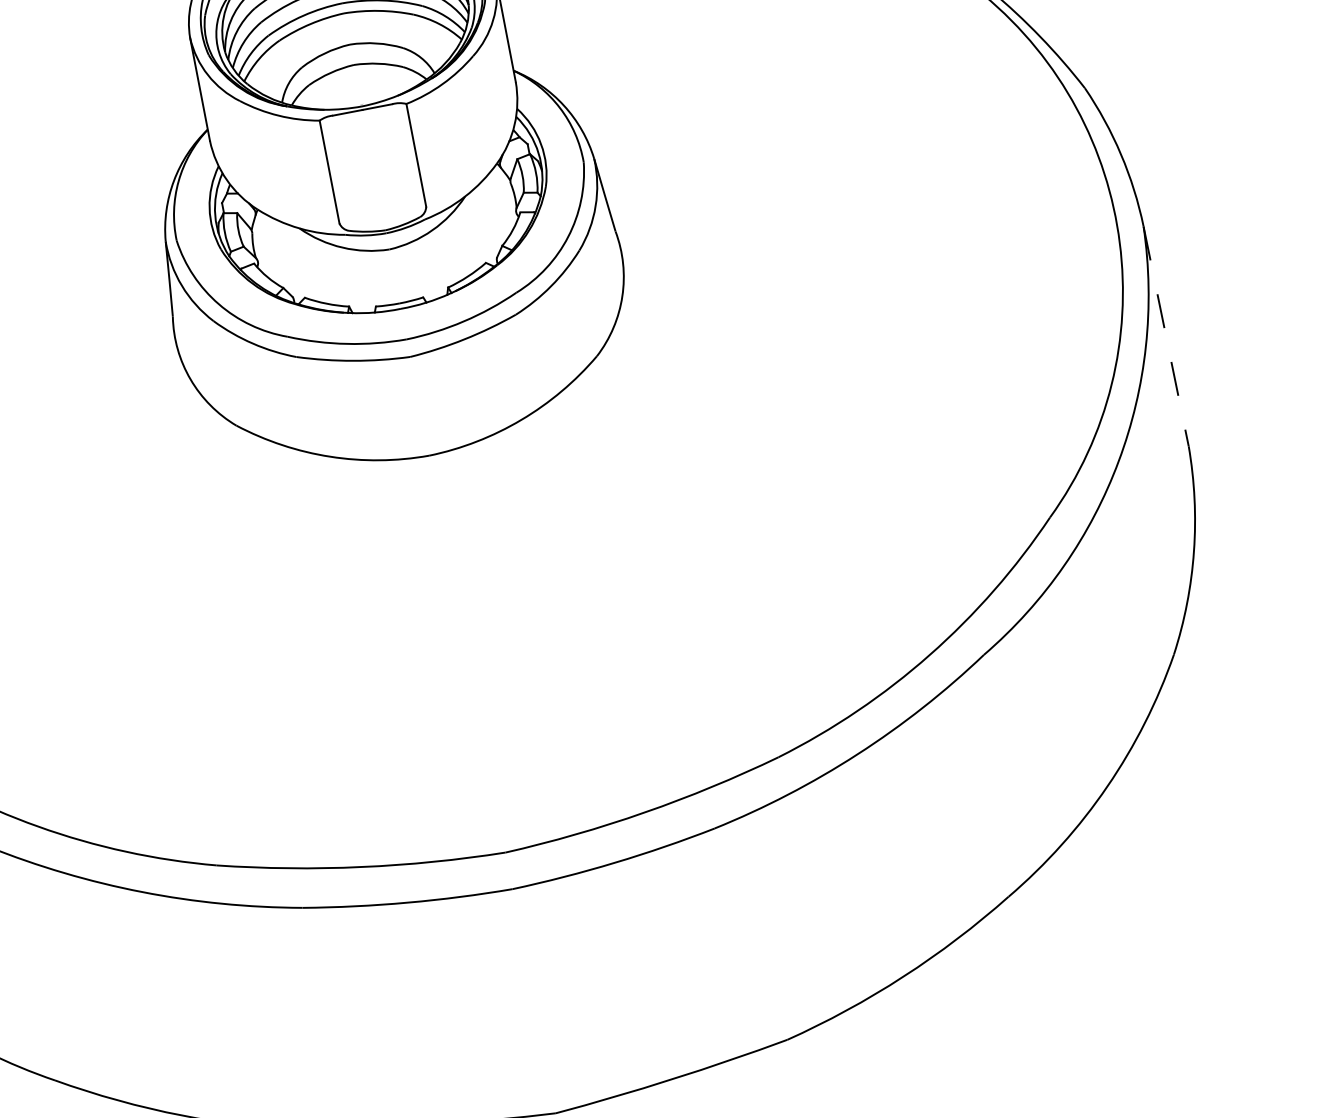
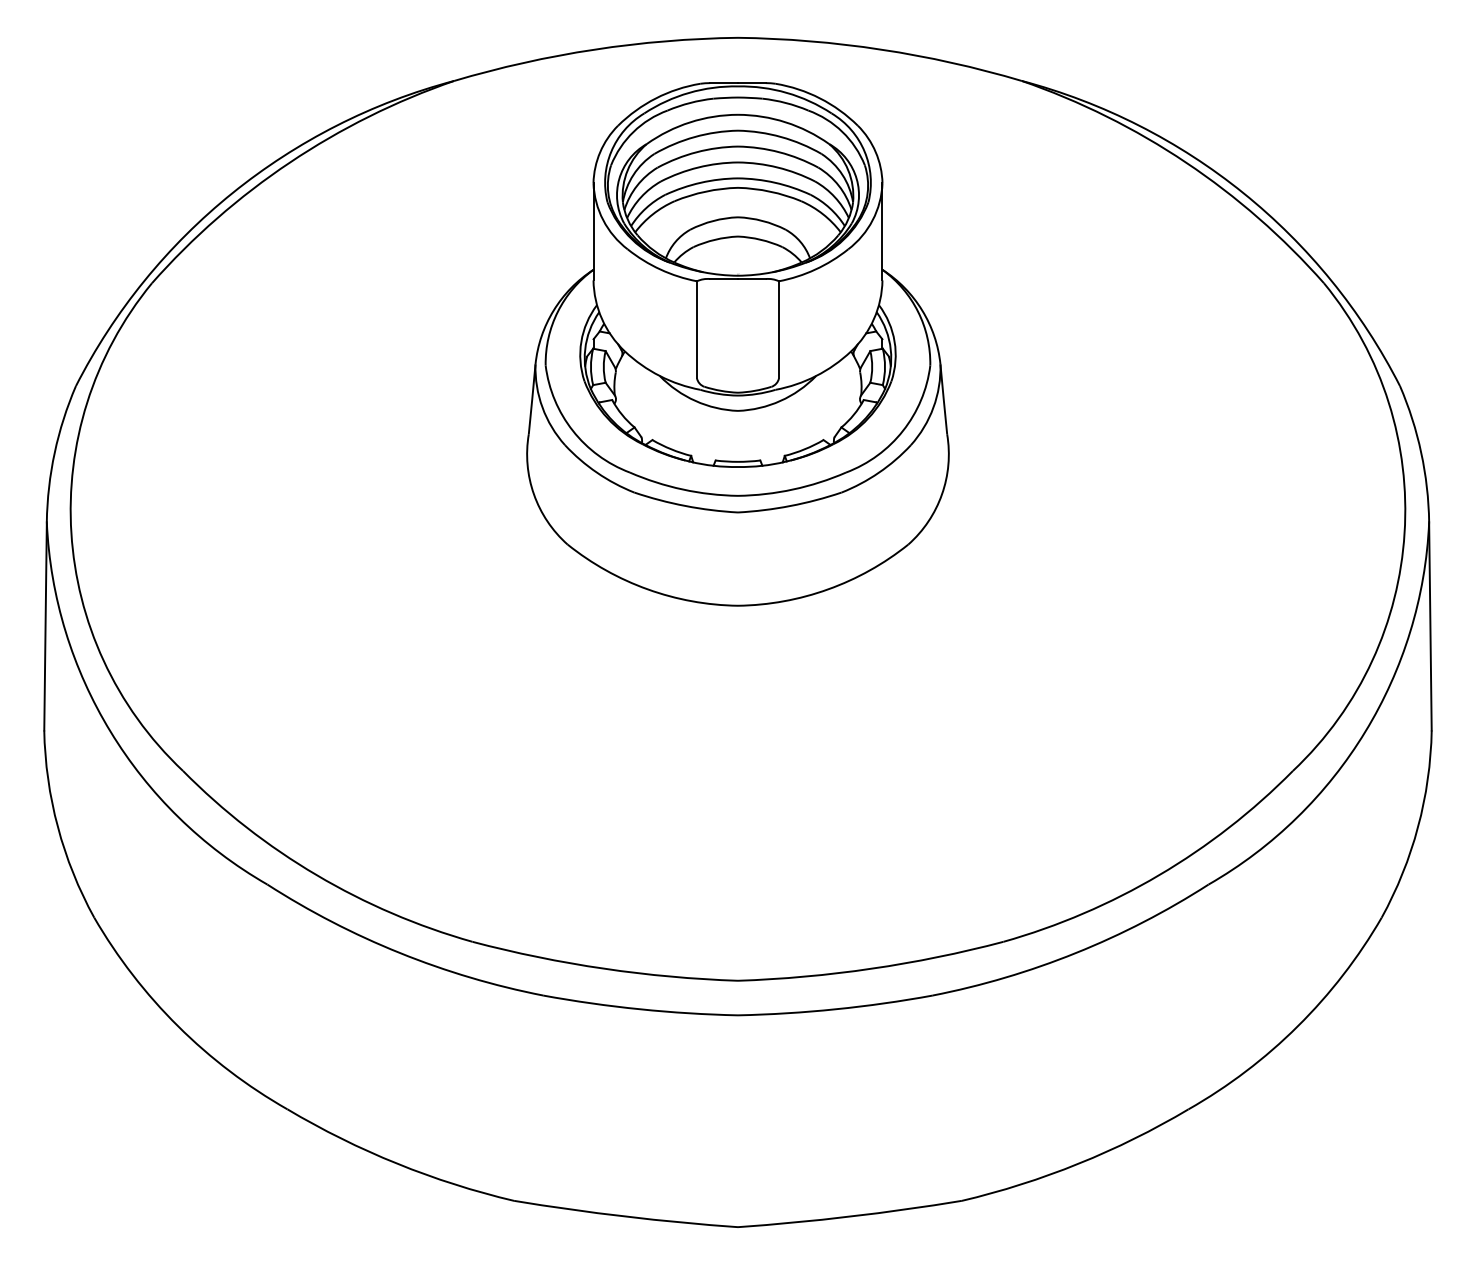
line: (1166, 336) -> (1430, 626), dashed -> solid

